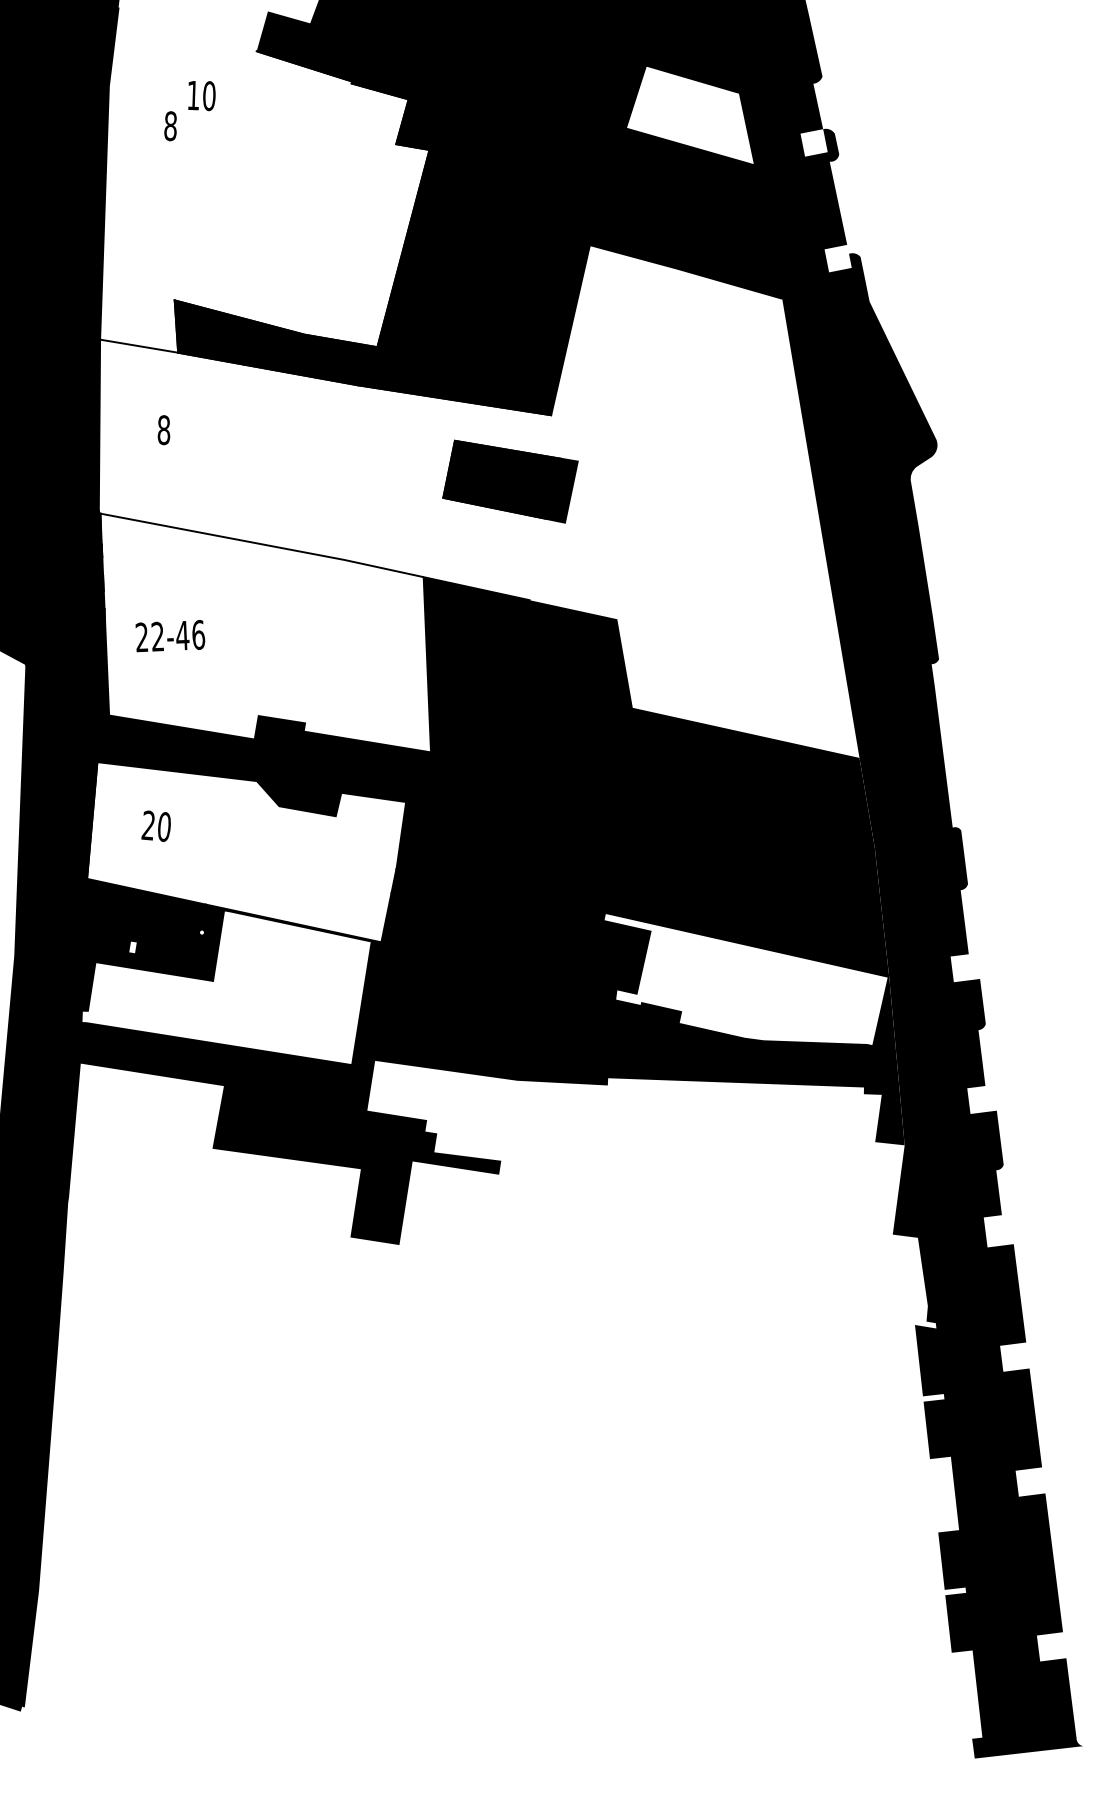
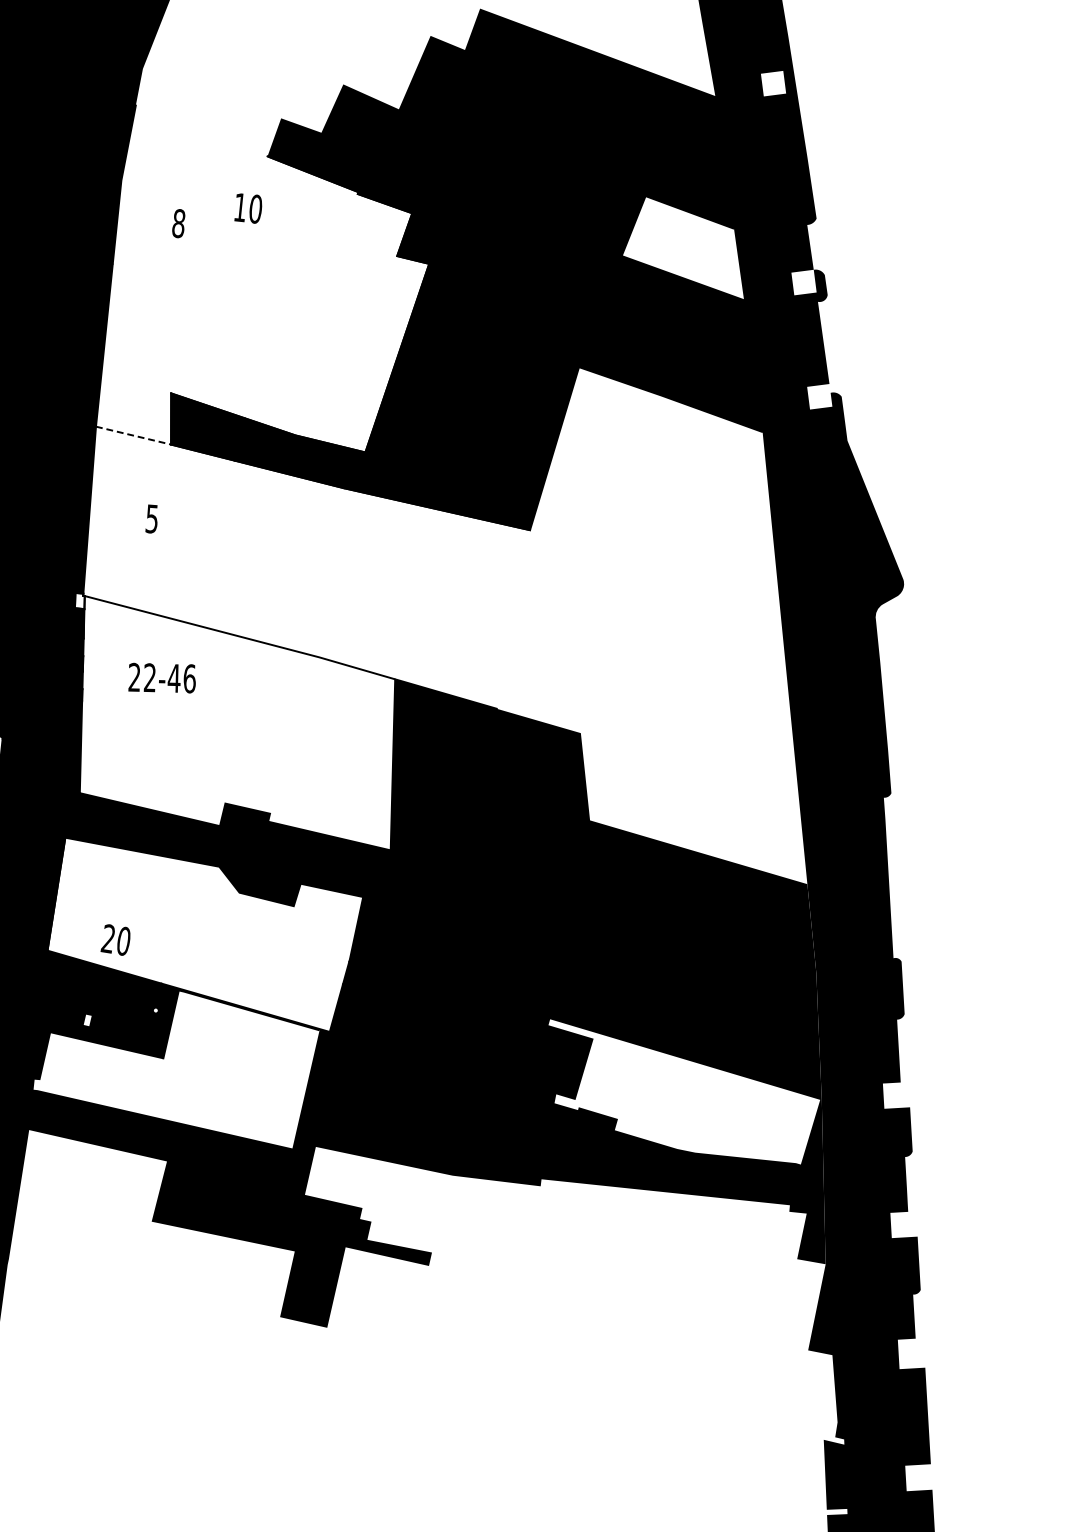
text: (201, 96) -> (248, 209), moved
line: (139, 346) -> (133, 435), solid -> dashed
text: (163, 430) -> (151, 519), 8 -> 5
part: (510, 481) -> (486, 591), removed
fill: (95, 519) -> (79, 601), removed
text: (170, 636) -> (162, 678), moved
text: (155, 825) -> (115, 939), moved

